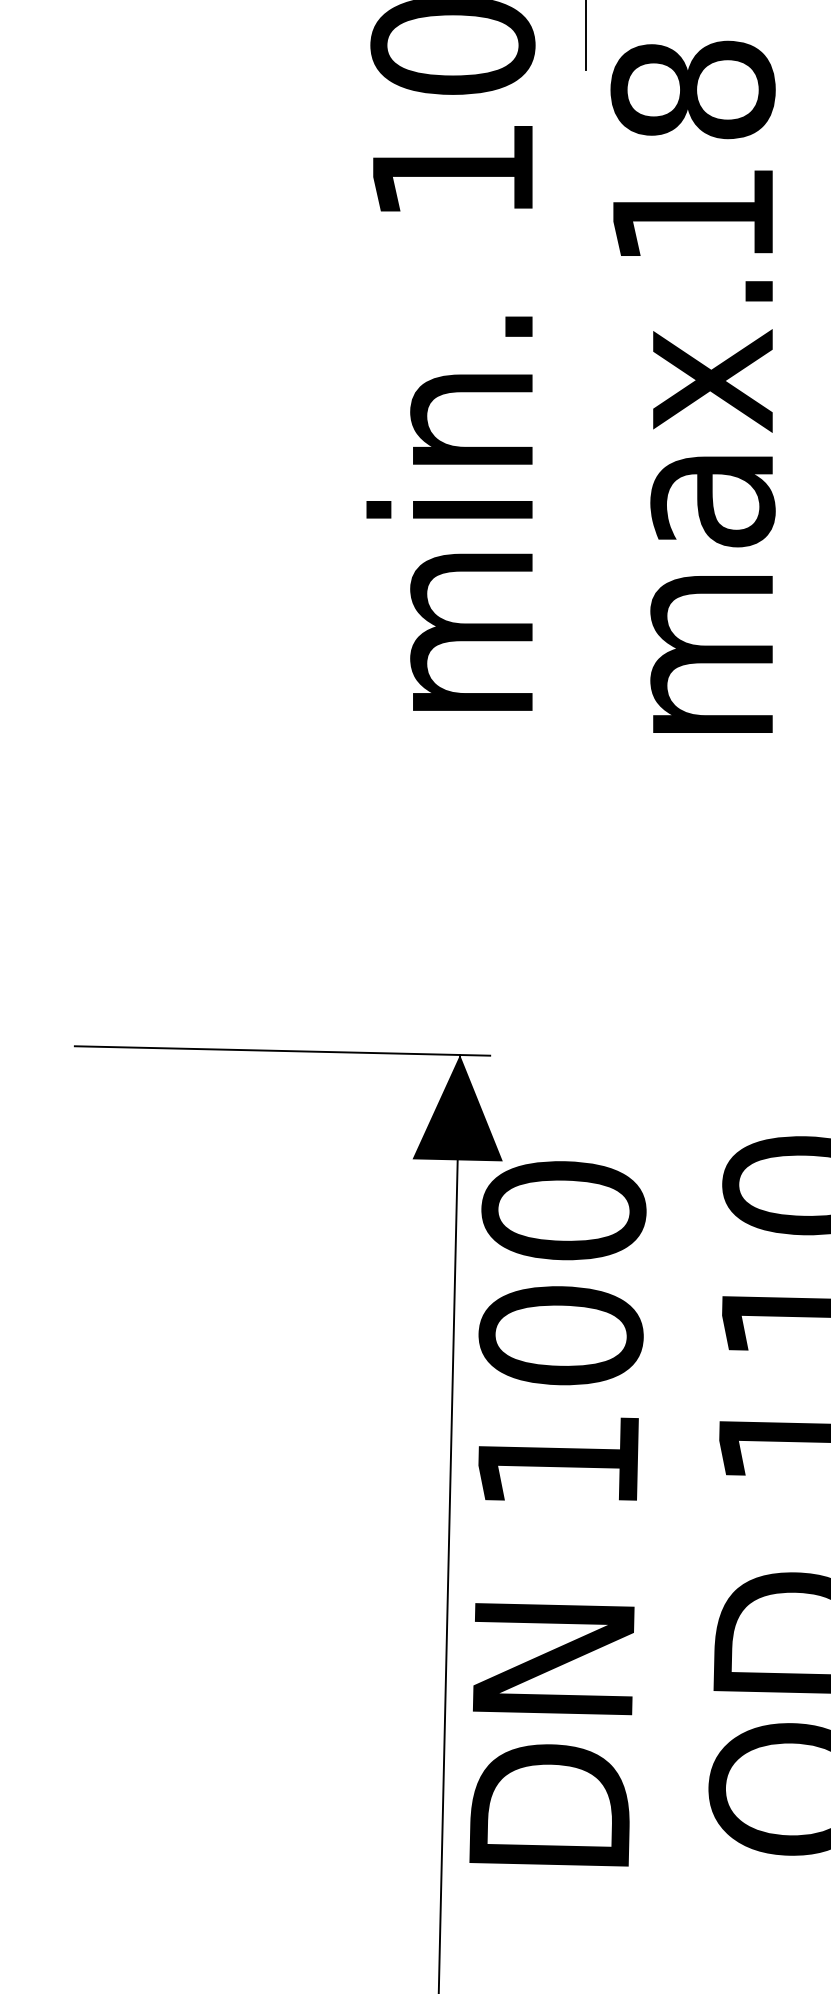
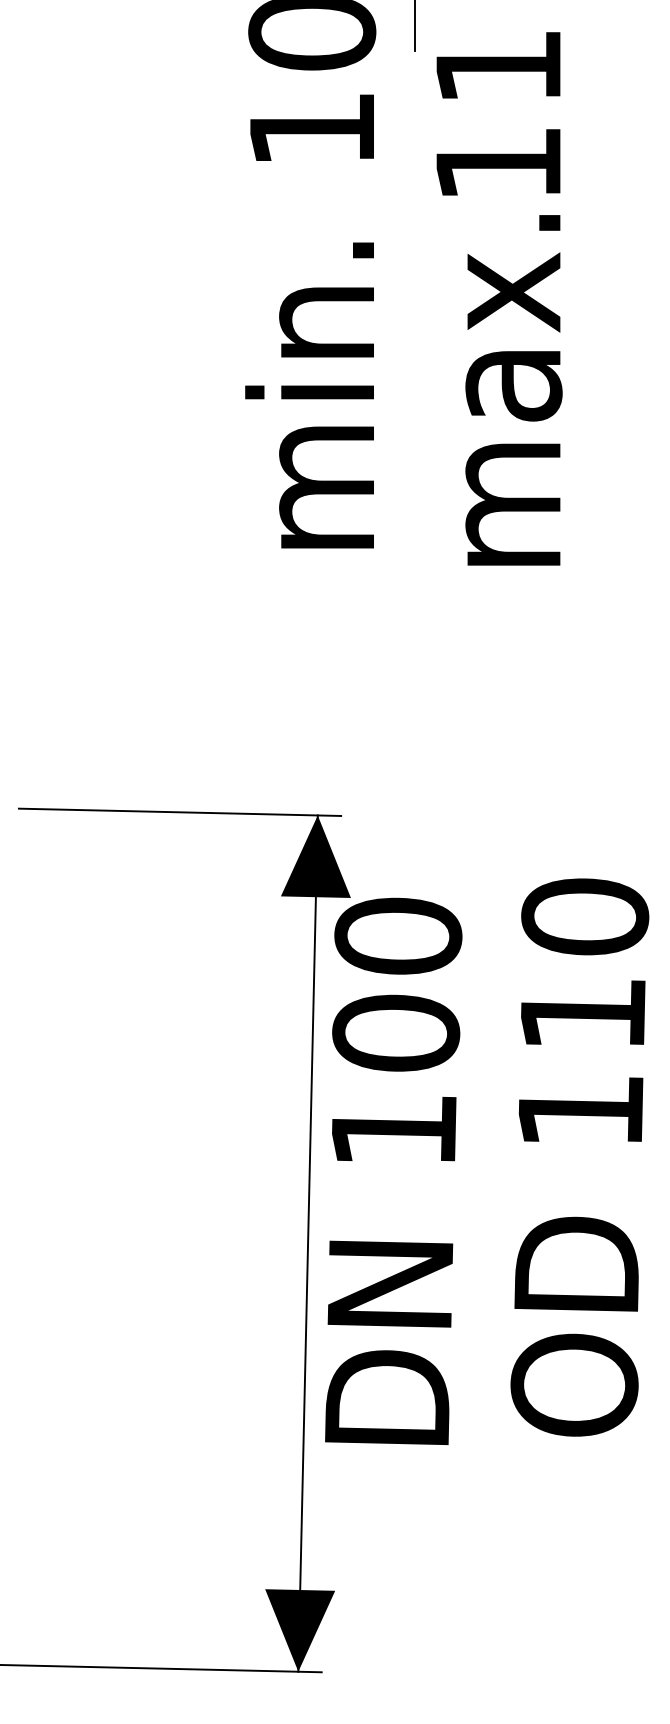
text: (693, 89) -> (498, 66), 18 -> 11

